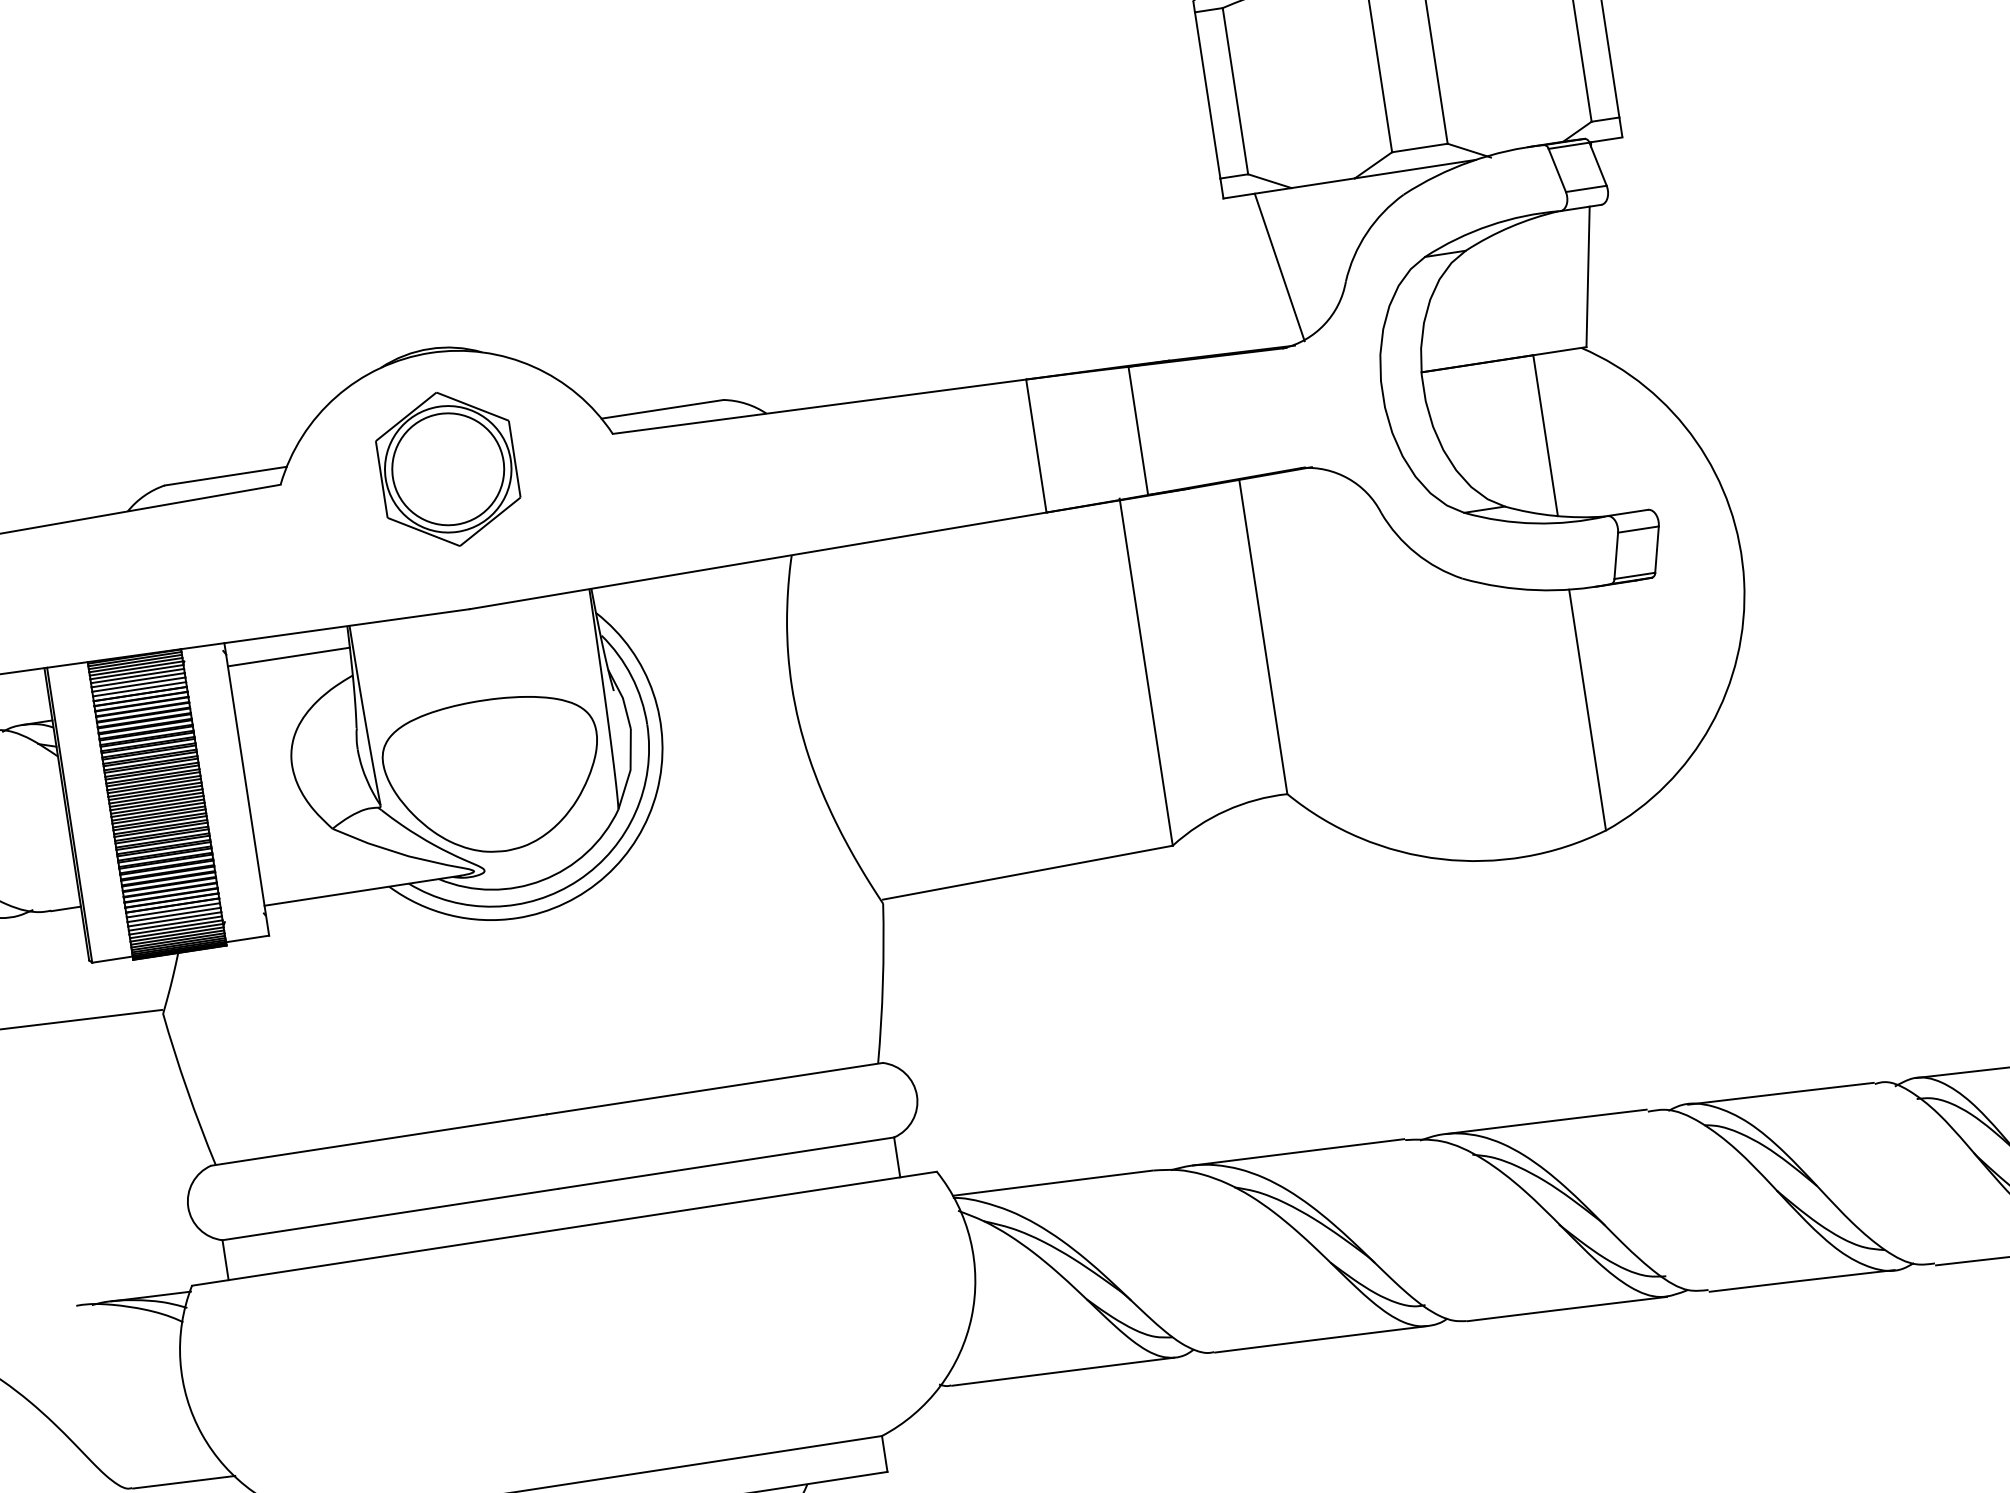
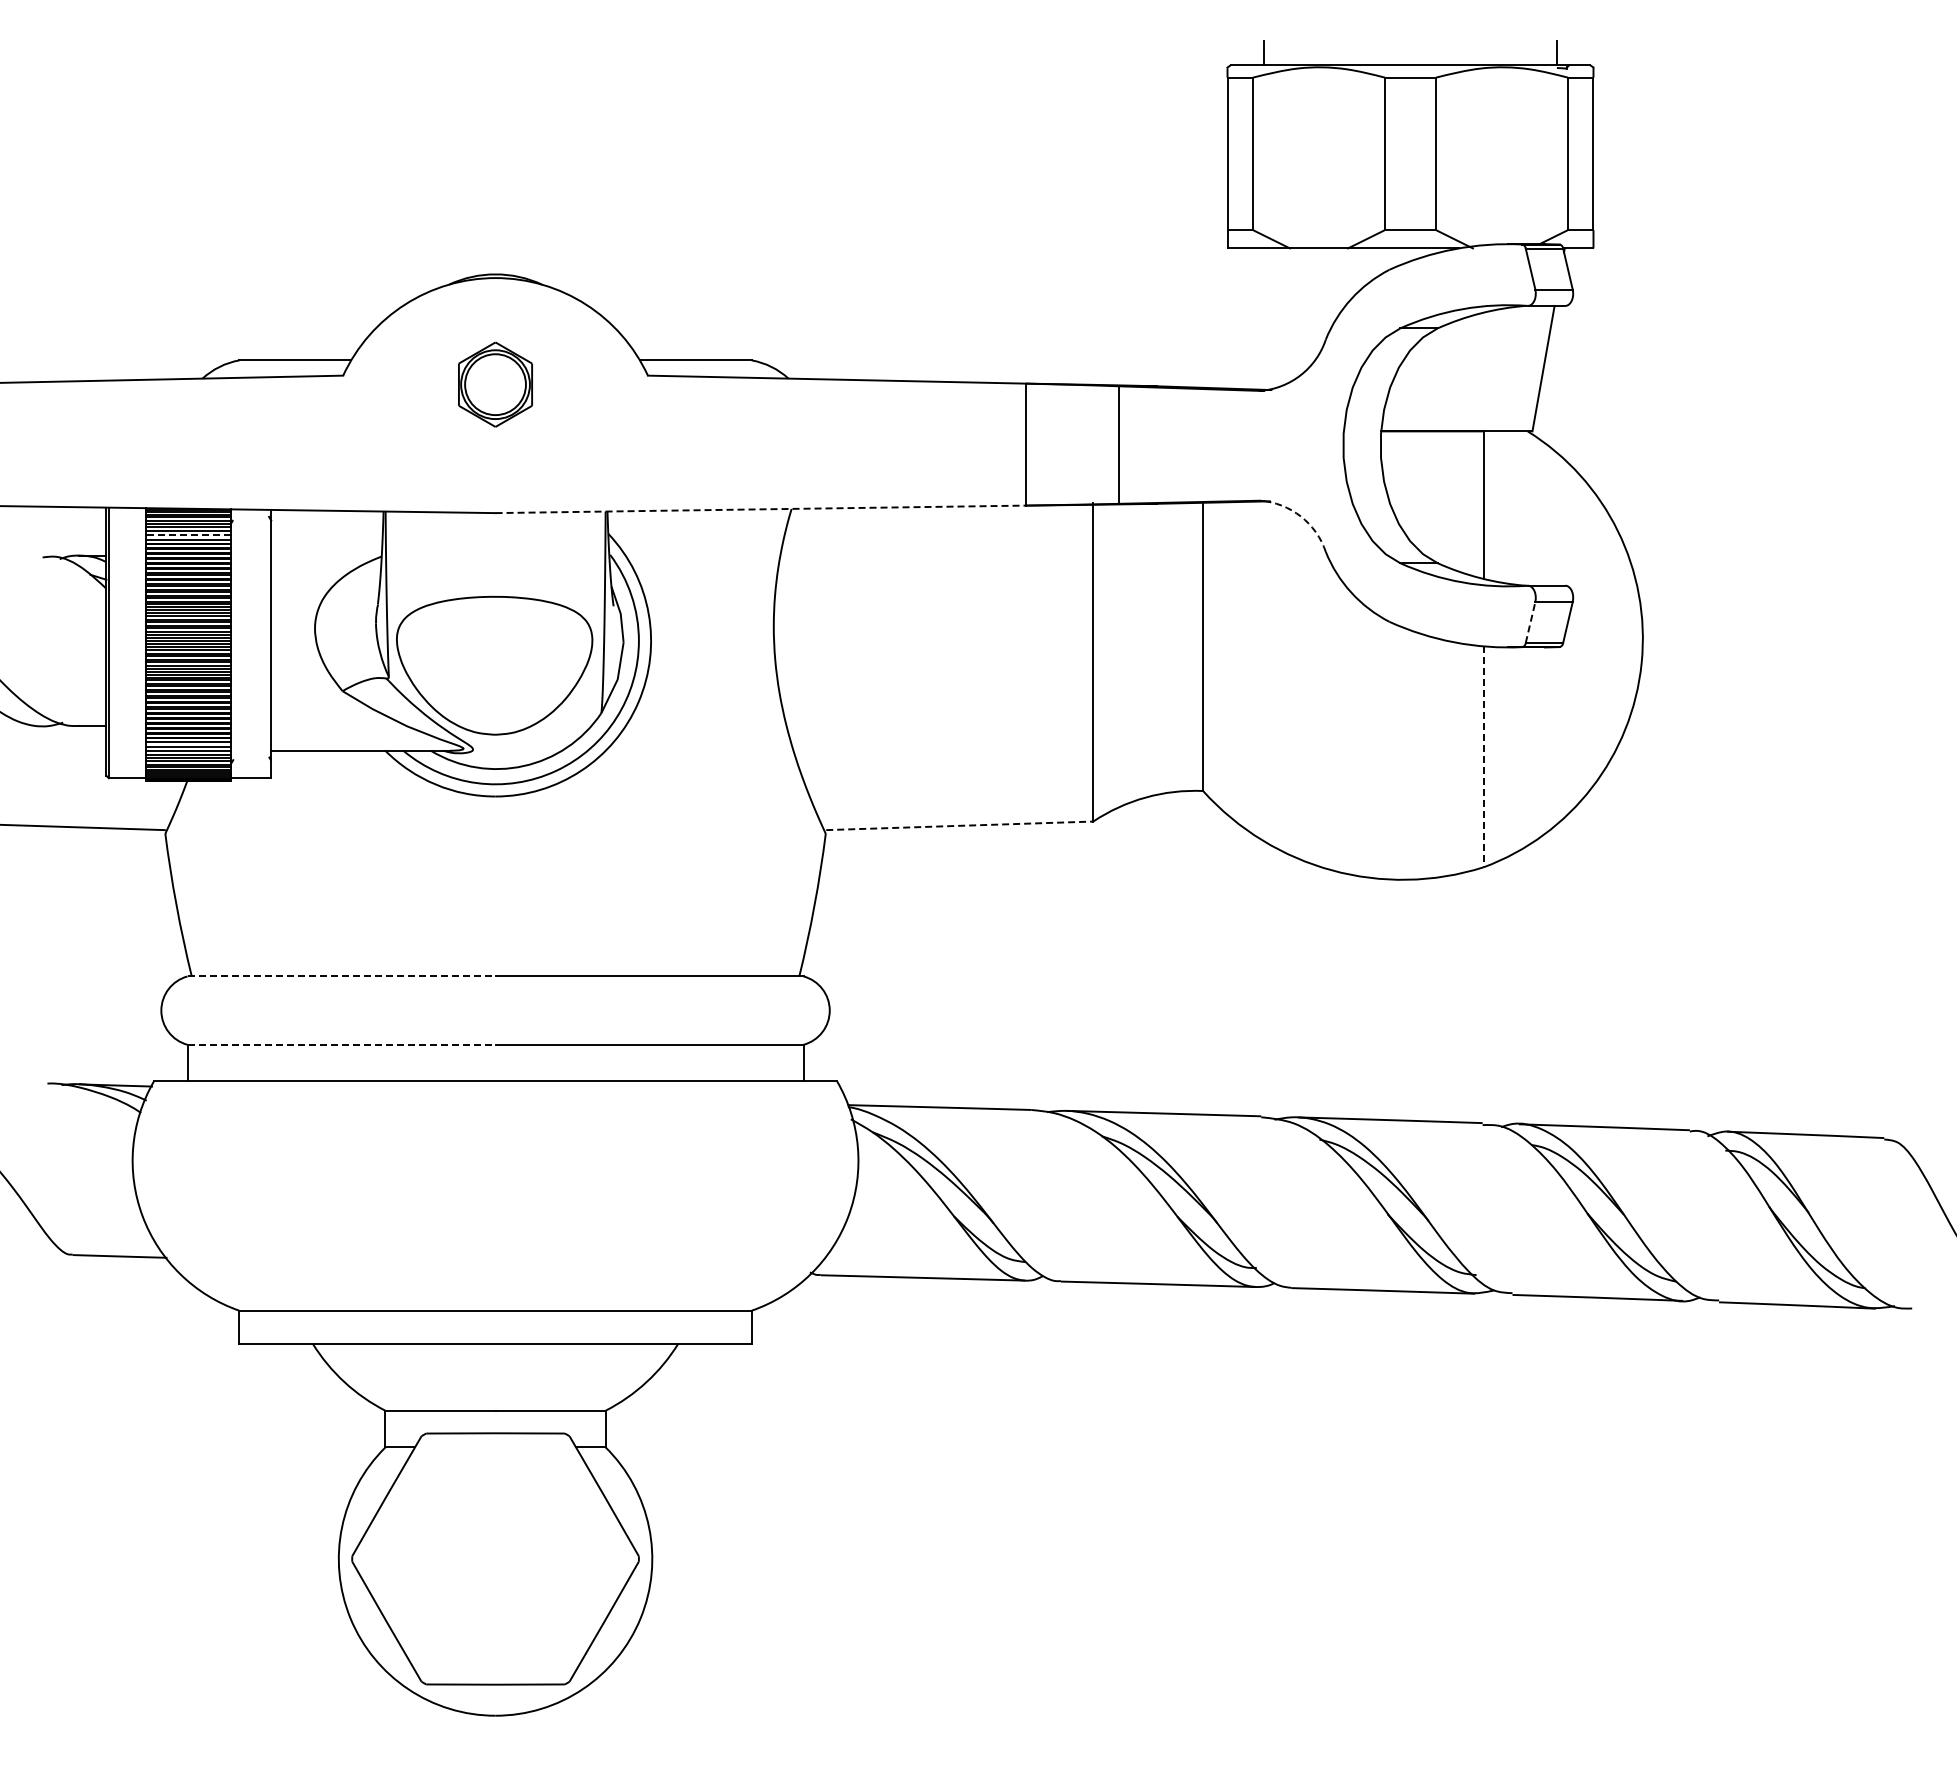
line: (1279, 266) -> (1268, 317), removed
part: (448, 468) -> (495, 384), size x0.6
arc: (1347, 478) -> (1300, 516), solid -> dashed
line: (1616, 555) -> (1530, 622), solid -> dashed
line: (758, 560) -> (761, 509), solid -> dashed
line: (288, 657) -> (326, 531), removed
line: (138, 684) -> (188, 535), solid -> dashed
line: (1587, 710) -> (1483, 757), solid -> dashed
line: (1027, 872) -> (959, 825), solid -> dashed
line: (380, 1139) -> (342, 976), solid -> dashed
line: (391, 1214) -> (342, 1044), solid -> dashed

